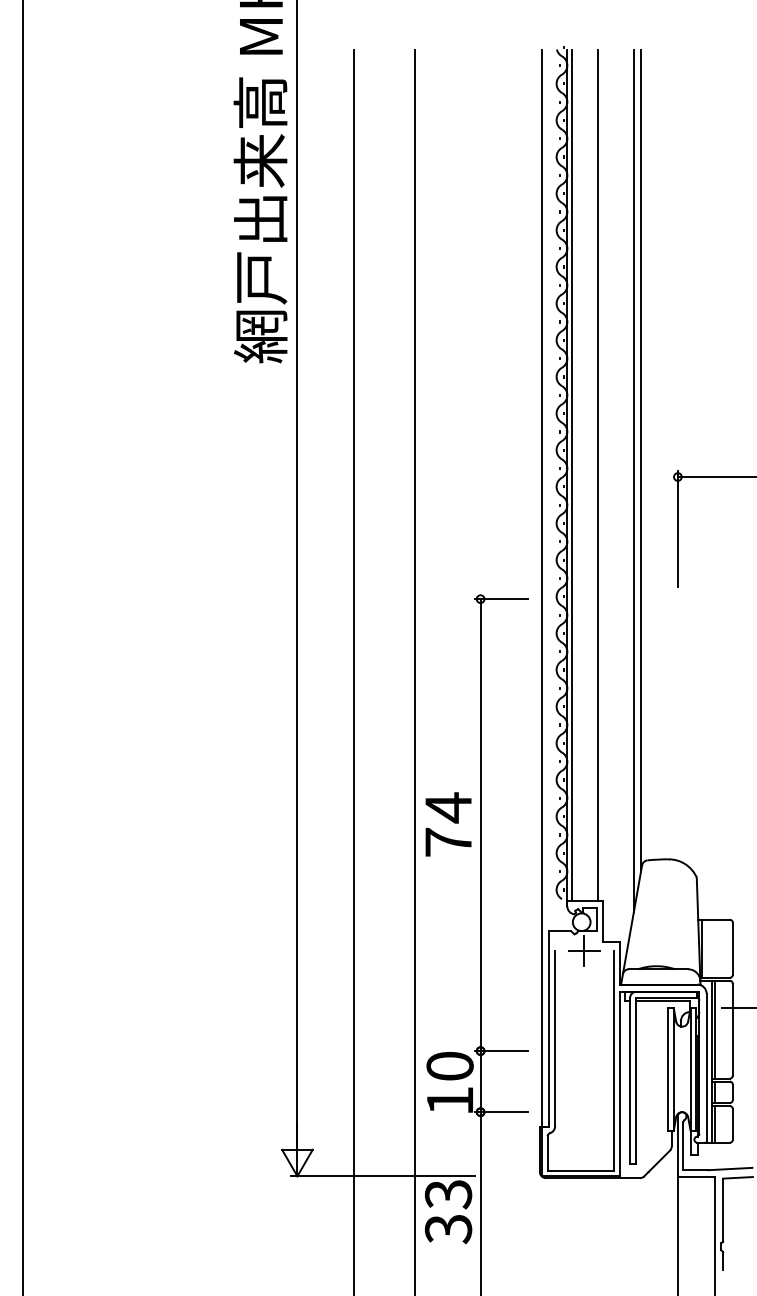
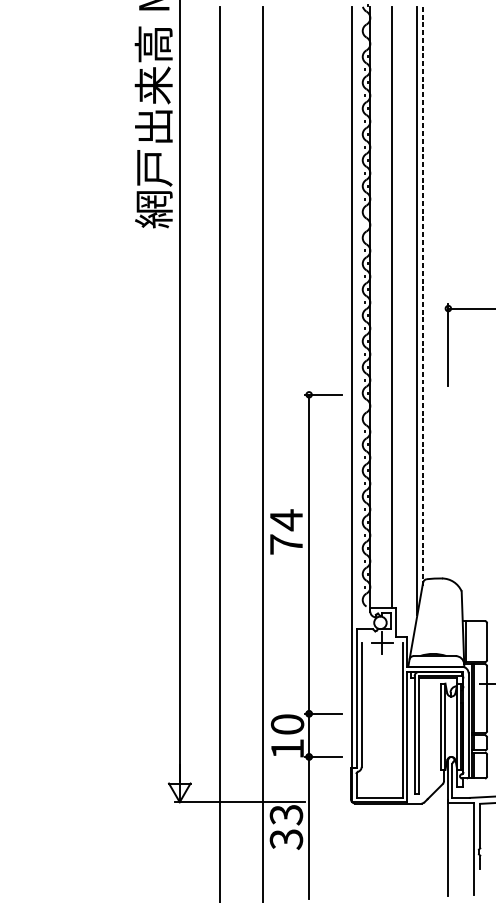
line: (641, 460) -> (422, 296), solid -> dashed
line: (572, 475) -> (373, 307), removed
text: (448, 824) -> (286, 531), moved

